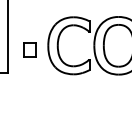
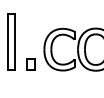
part: (29, 49) -> (30, 64), moved

